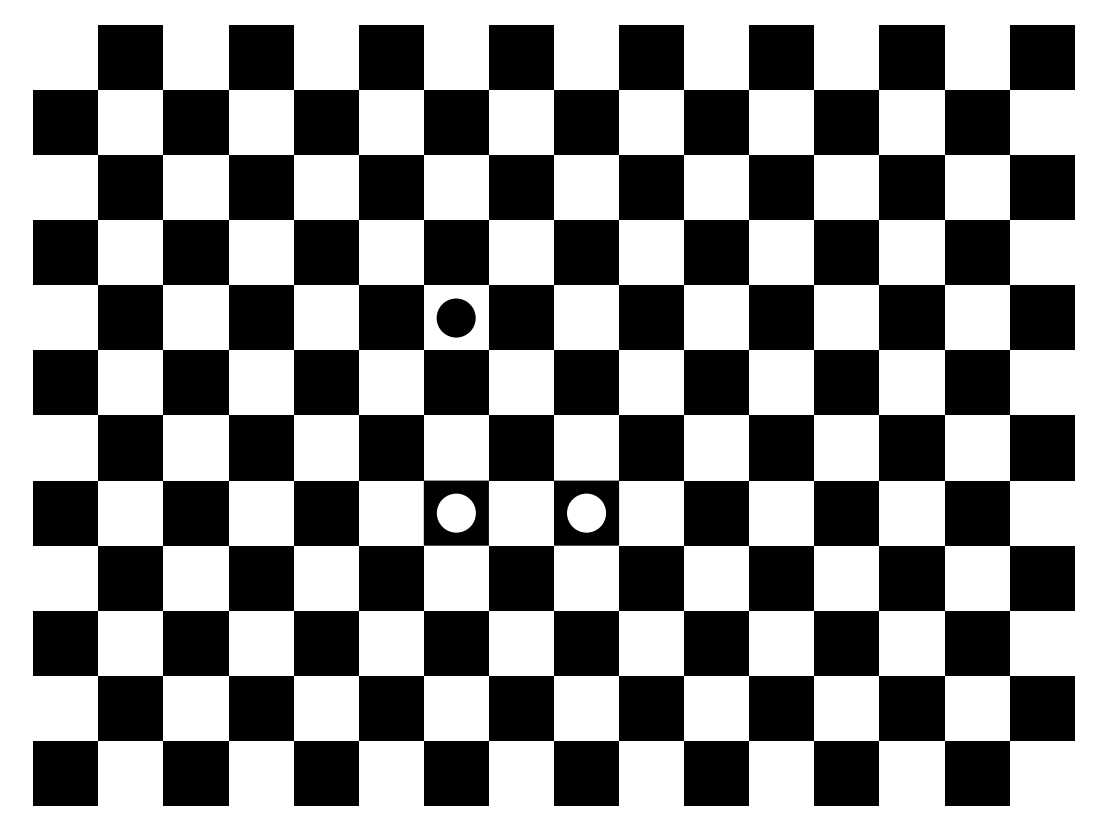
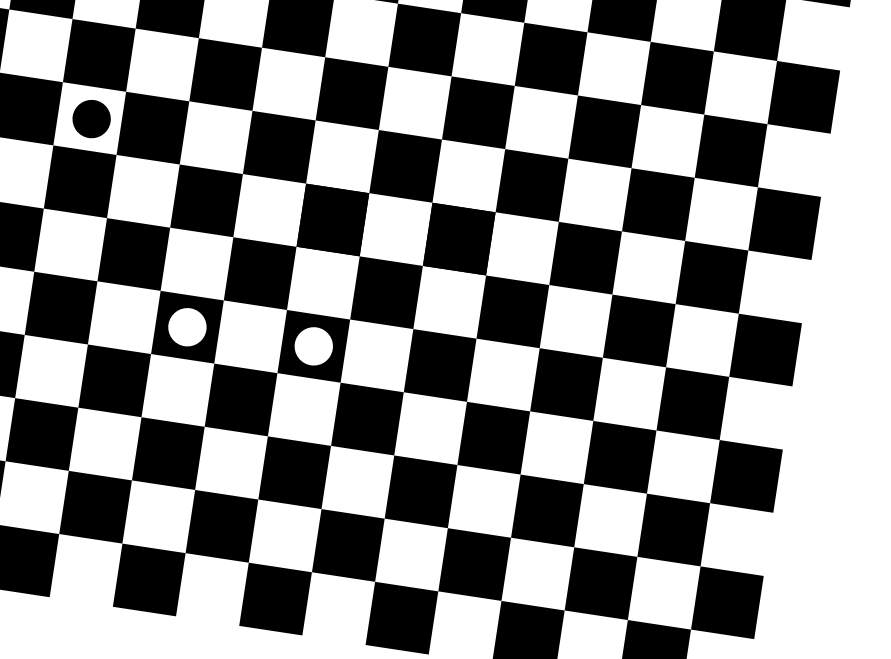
part: (455, 317) -> (91, 118), moved

